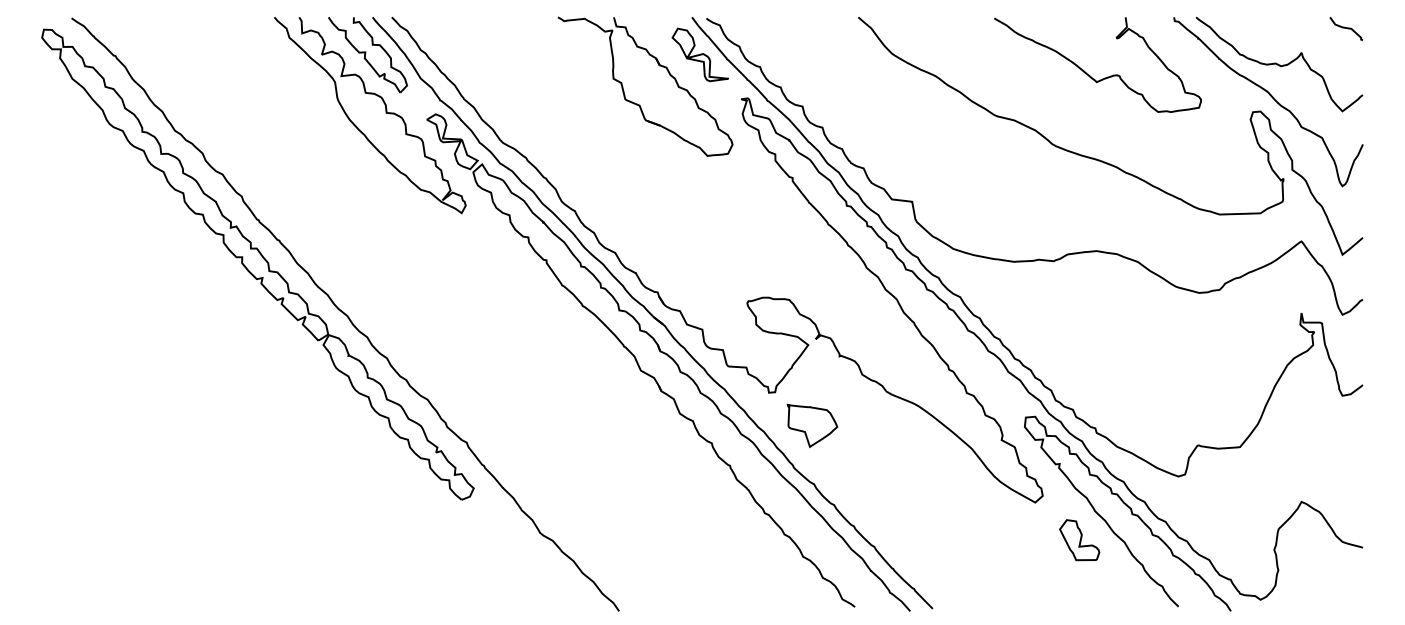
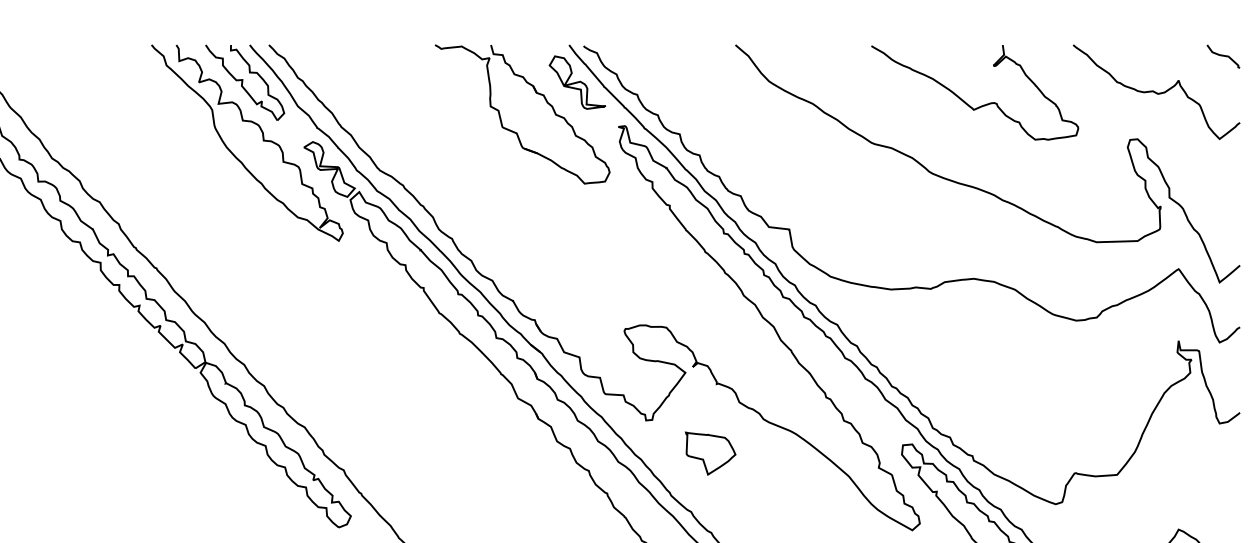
curve: (1272, 98) -> (1149, 126), removed
part: (812, 425) -> (710, 453), moved

